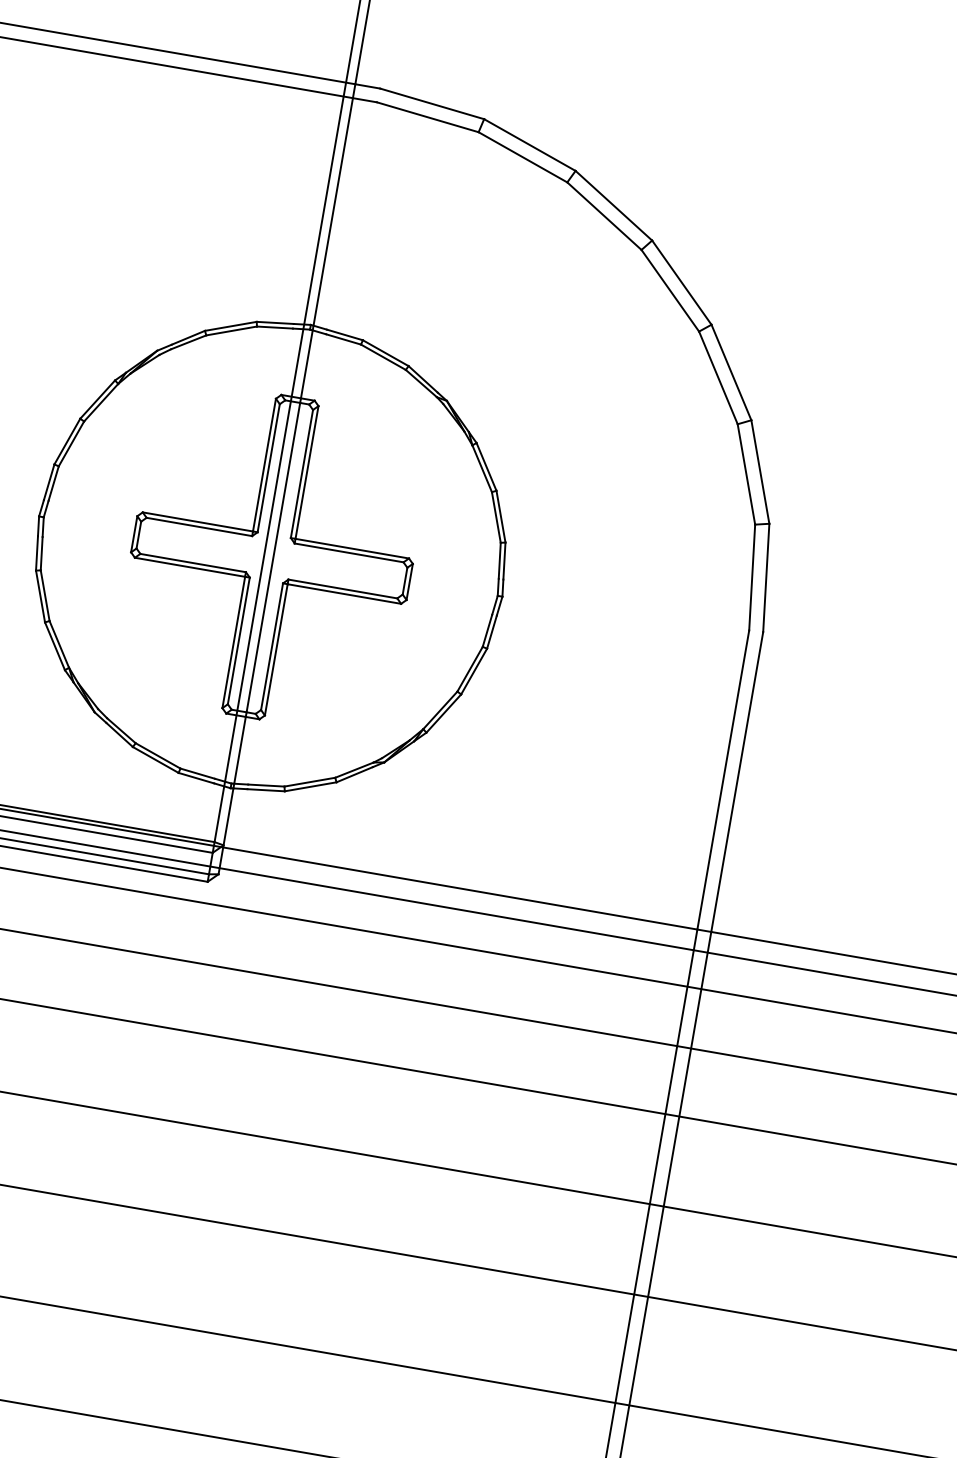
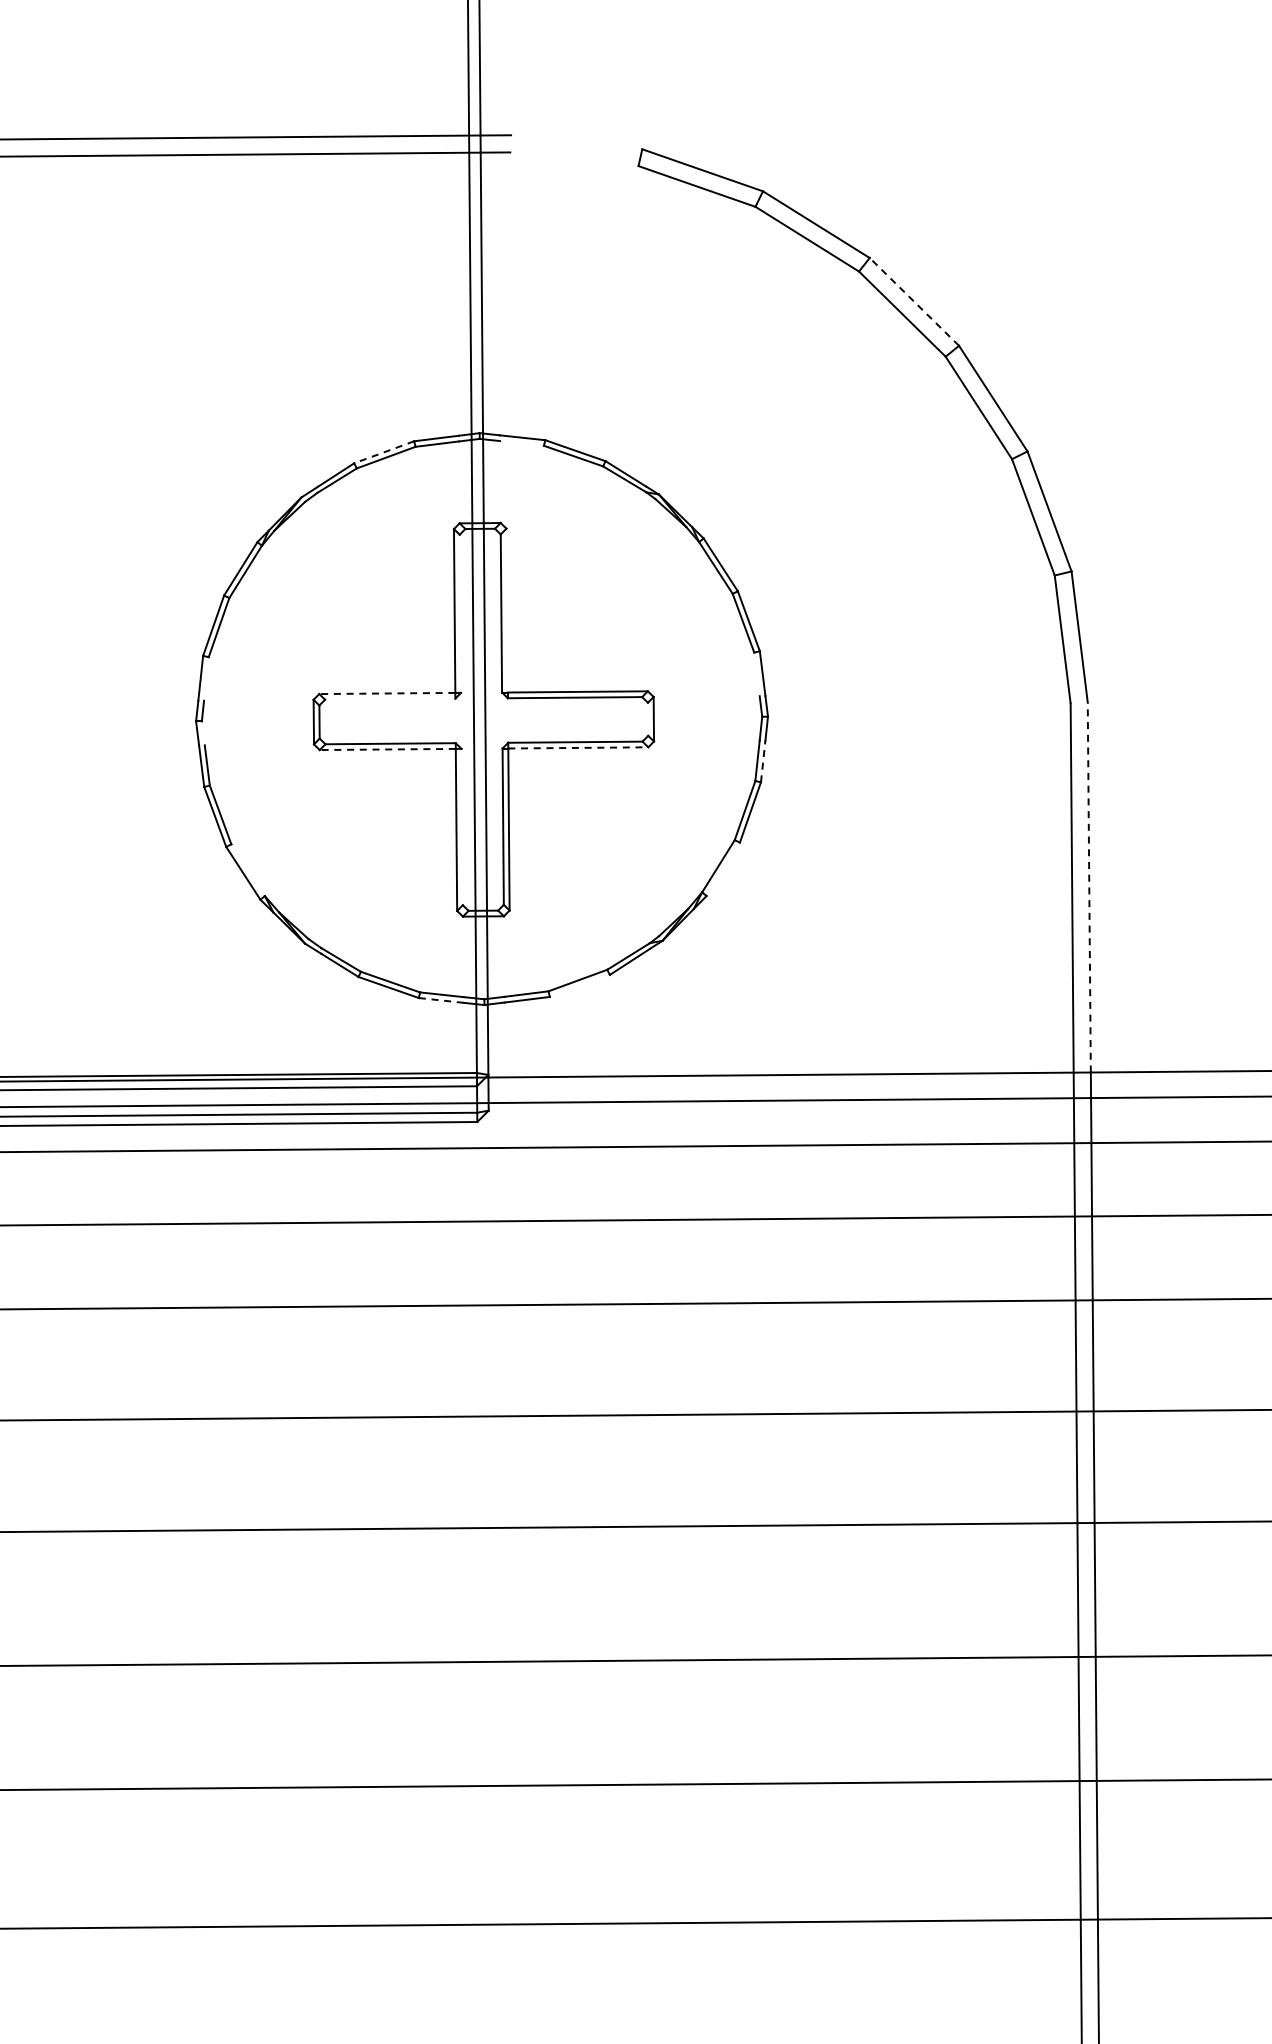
line: (431, 104) -> (576, 142), removed
line: (427, 117) -> (574, 159), removed
line: (681, 282) -> (914, 301), solid -> dashed
line: (231, 326) -> (384, 452), solid -> dashed
line: (343, 339) -> (521, 443), removed
line: (268, 467) -> (460, 613), removed
line: (306, 472) -> (506, 610), removed
line: (53, 483) -> (206, 678), removed
line: (197, 521) -> (386, 693), solid -> dashed
line: (199, 526) -> (390, 698), removed
line: (42, 527) -> (202, 733), removed
line: (499, 560) -> (756, 674), removed
line: (189, 567) -> (387, 749), solid -> dashed
line: (404, 580) -> (647, 718), removed
line: (344, 593) -> (578, 747), solid -> dashed
line: (492, 632) -> (763, 761), solid -> dashed
line: (238, 640) -> (461, 826), removed
line: (58, 644) -> (247, 870), removed
line: (443, 713) -> (722, 869), removed
line: (196, 778) -> (441, 1000), solid -> dashed
line: (737, 781) -> (1089, 886), solid -> dashed
line: (310, 786) -> (579, 985), removed

